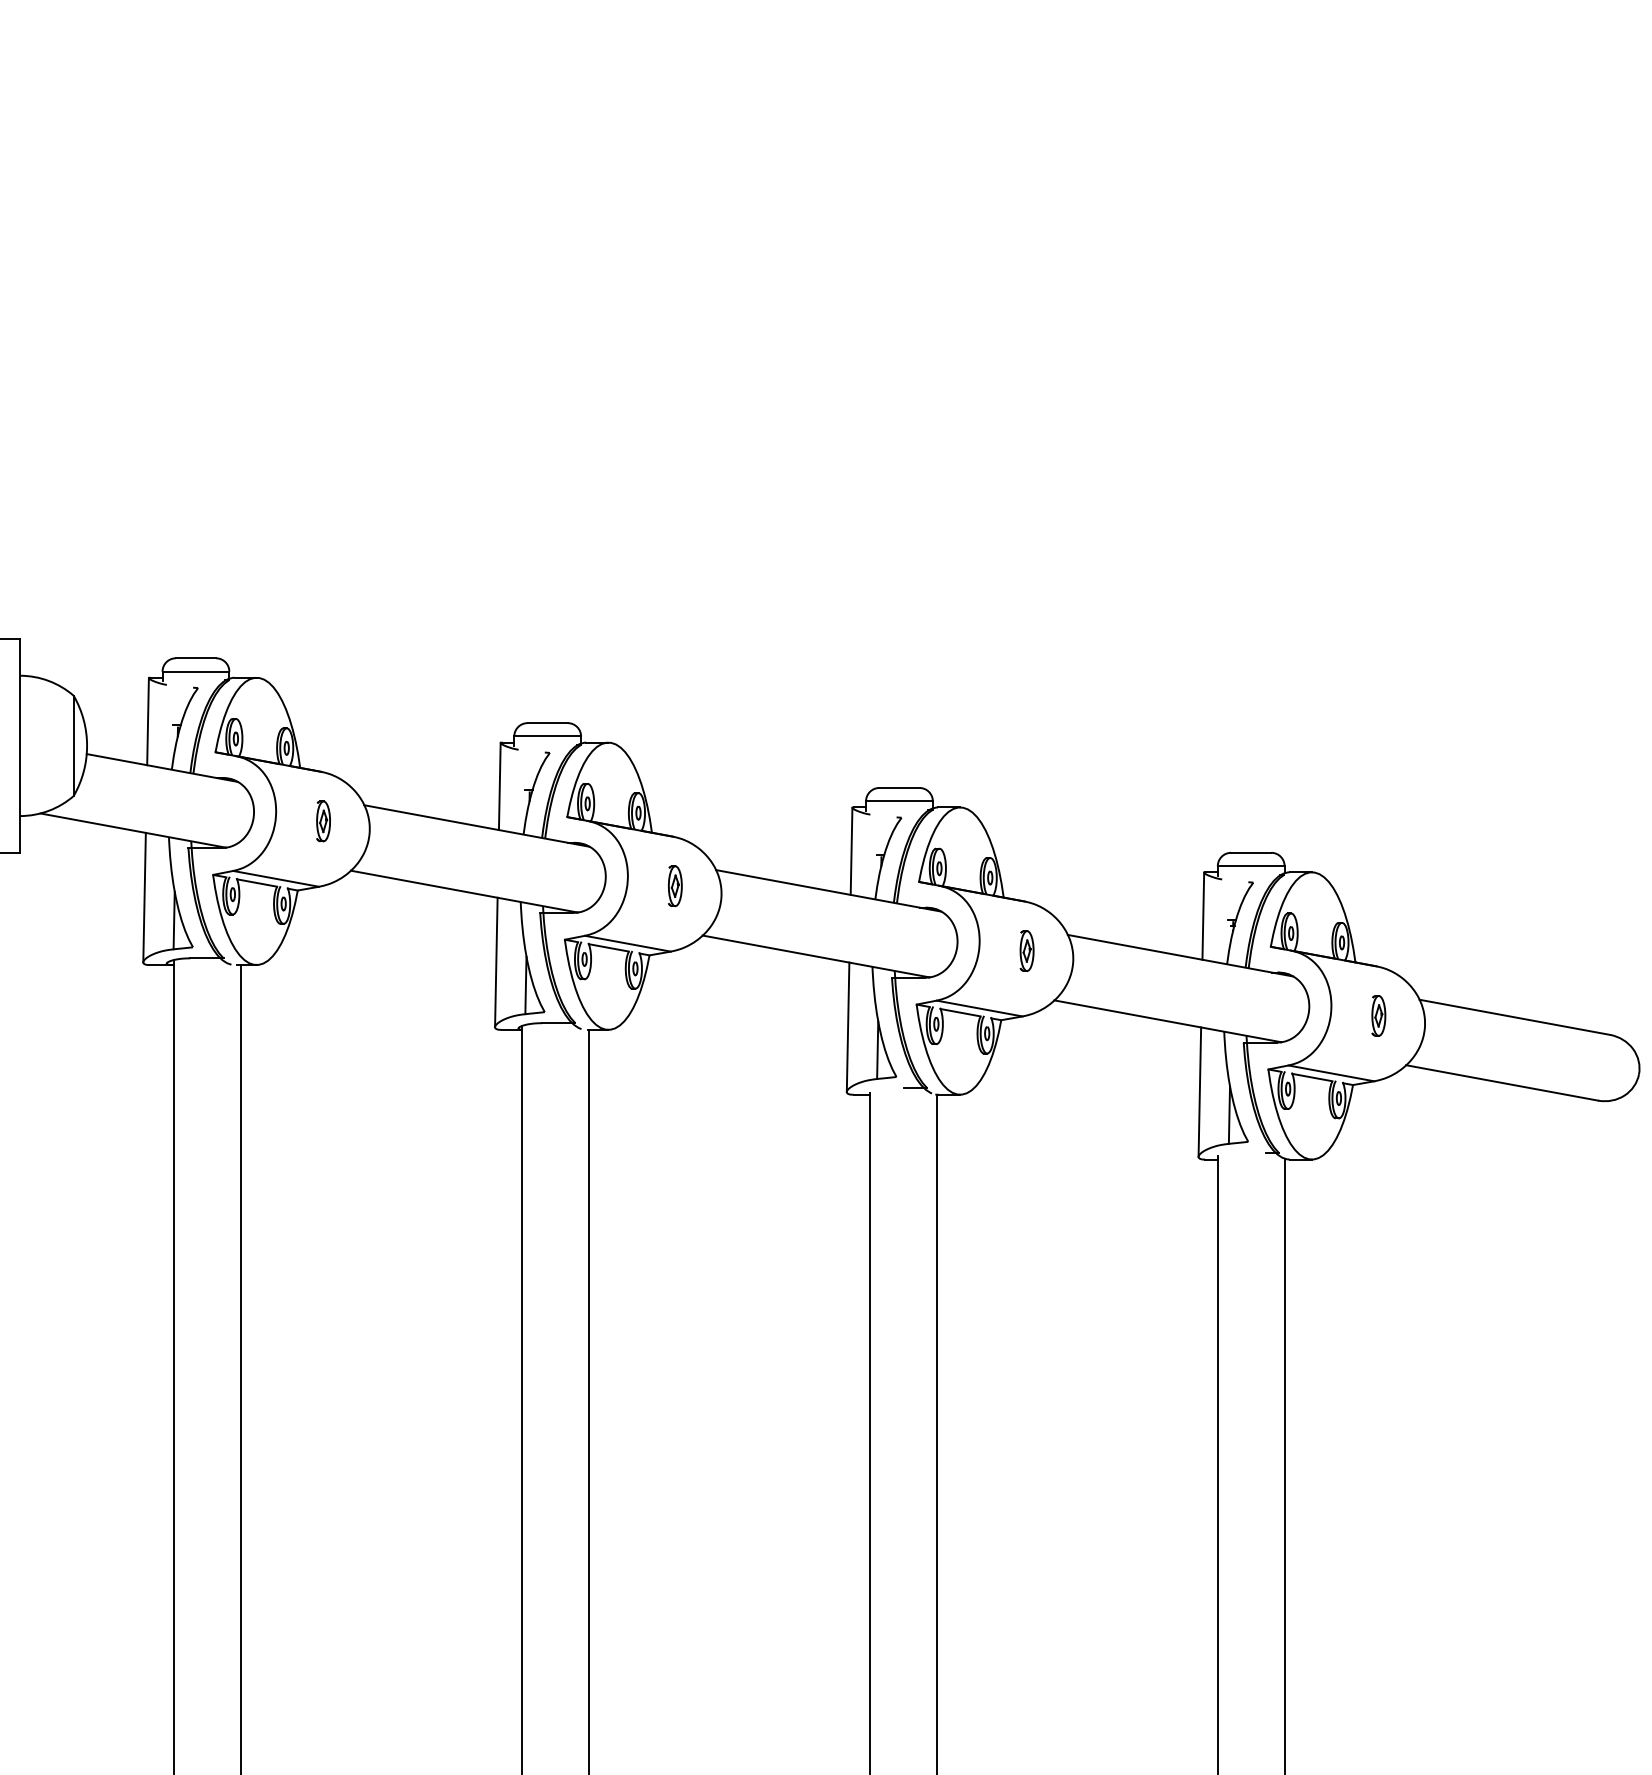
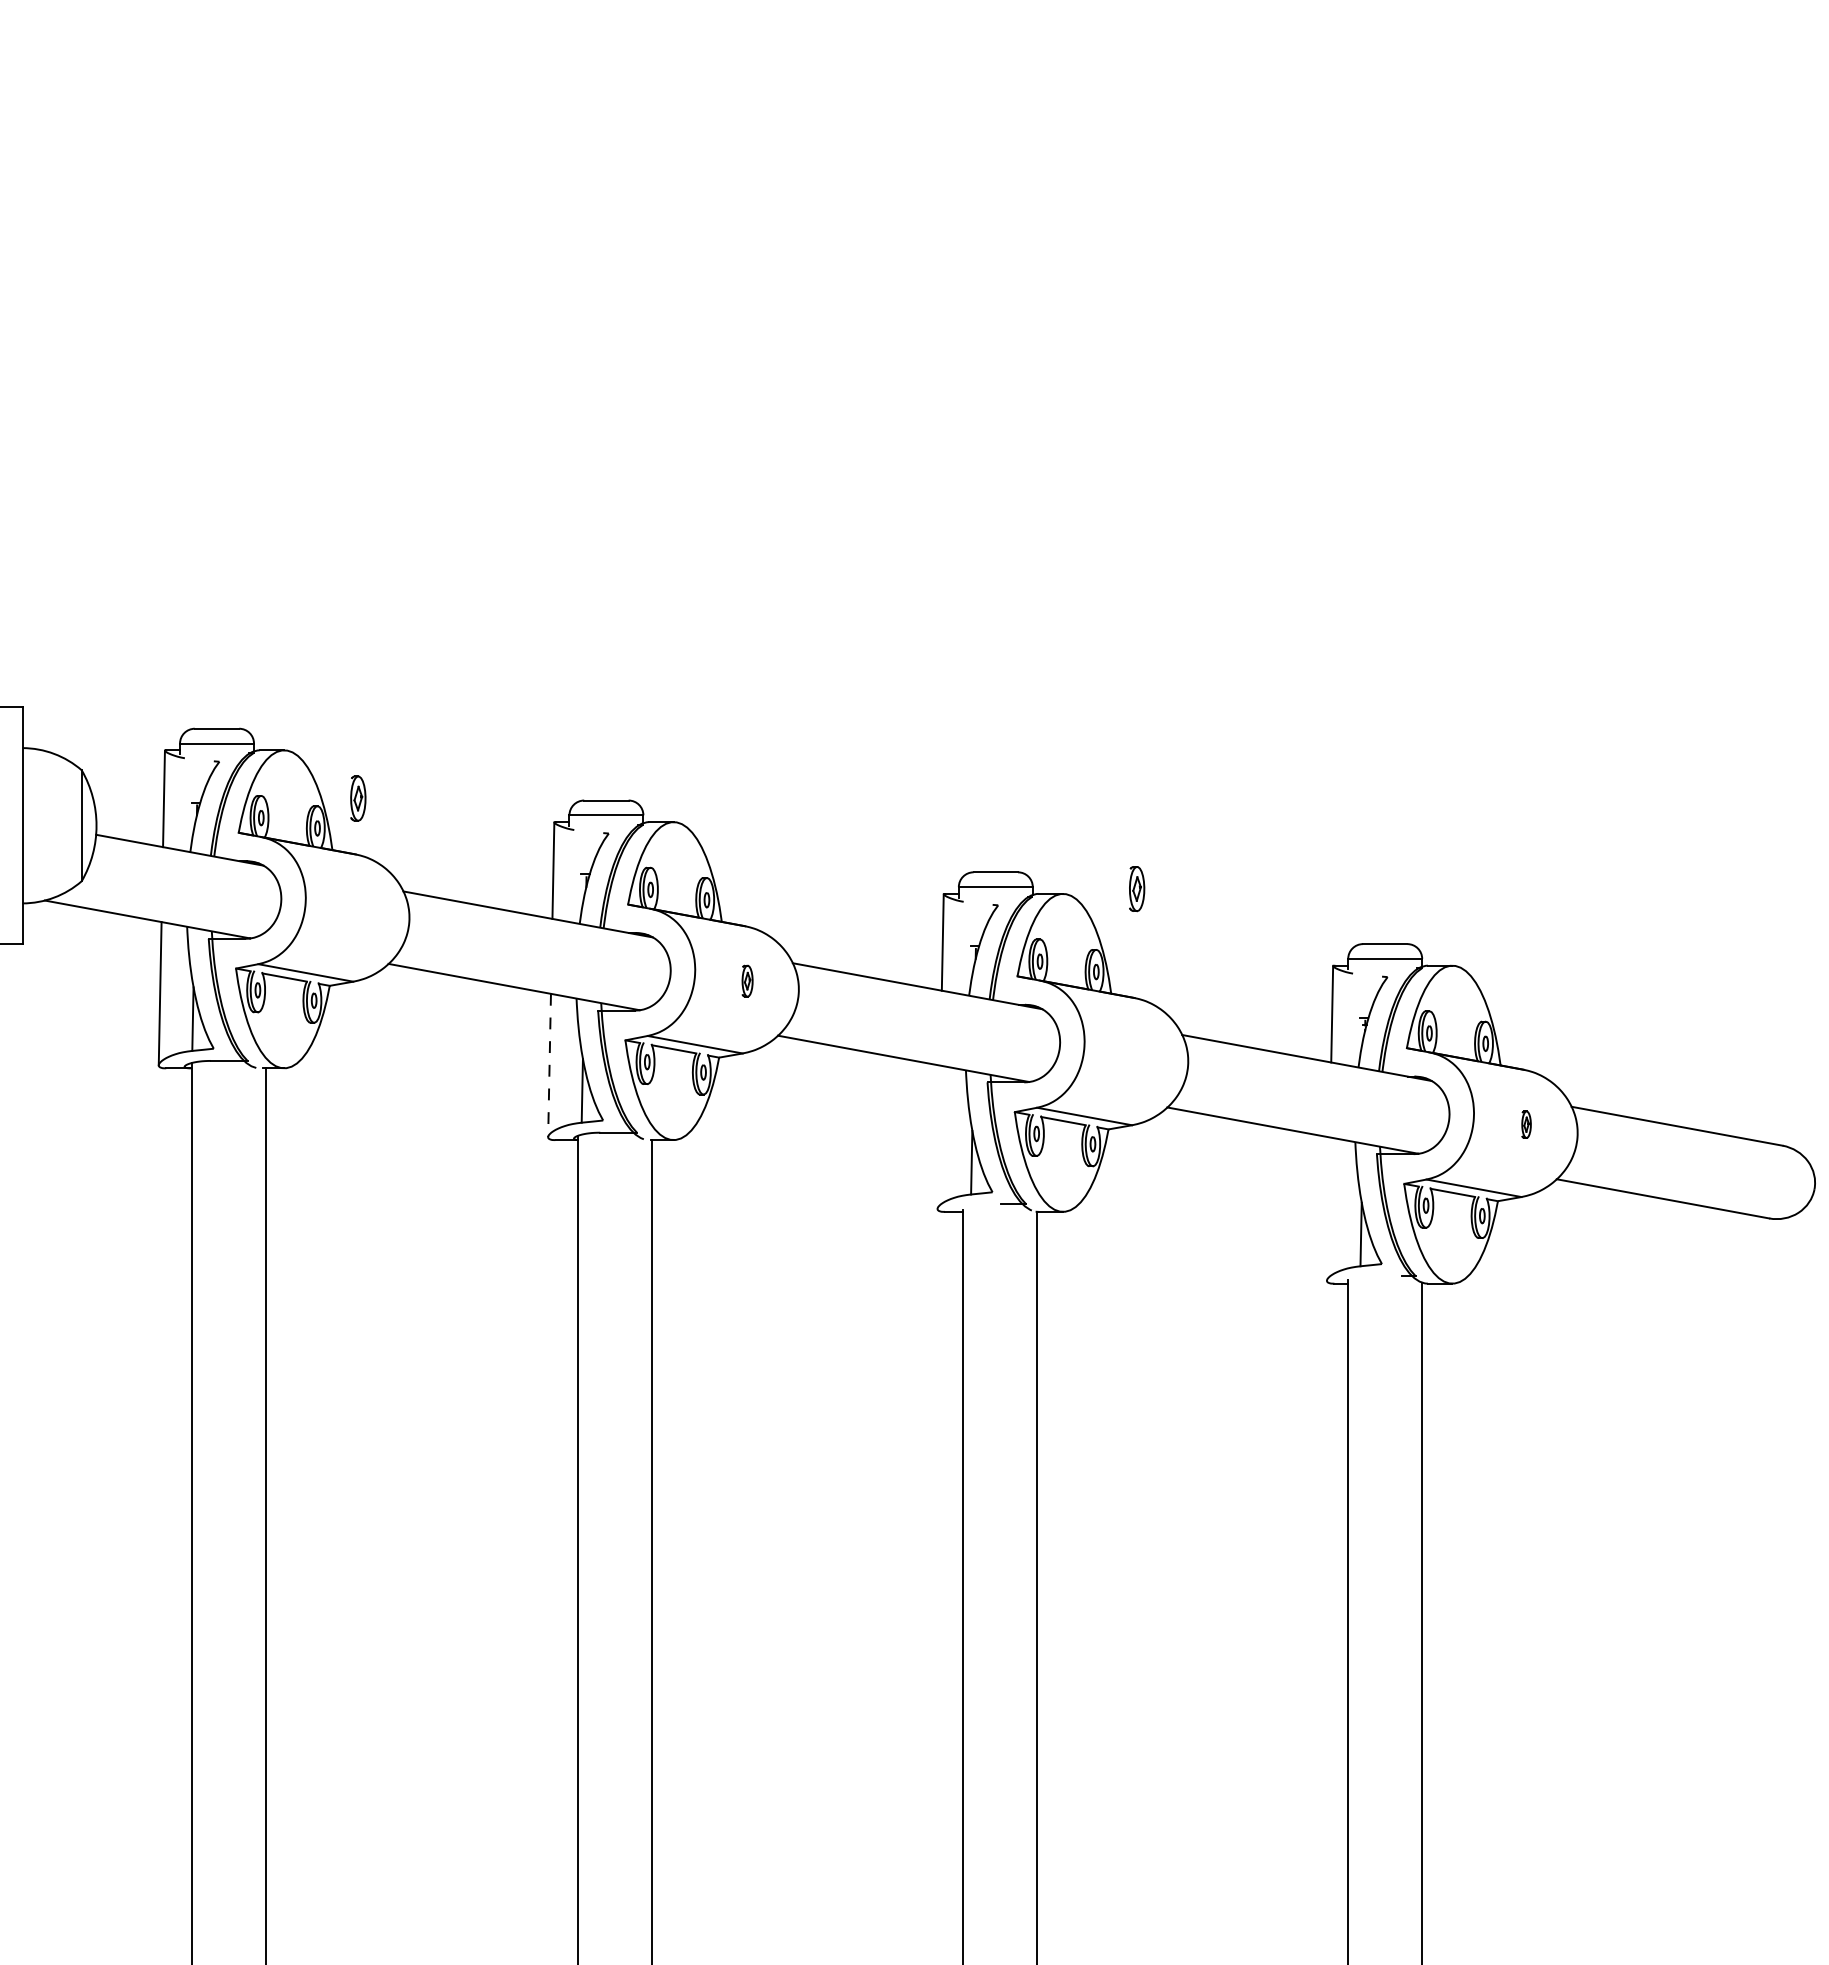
part: (323, 821) -> (358, 798), moved
part: (674, 886) -> (746, 981), size x0.7
part: (1026, 950) -> (1136, 888), moved
line: (496, 962) -> (549, 1065), solid -> dashed
part: (1378, 1015) -> (1526, 1124), size x0.6
line: (847, 1026) -> (938, 1136), removed
line: (1199, 1091) -> (1327, 1208), removed

